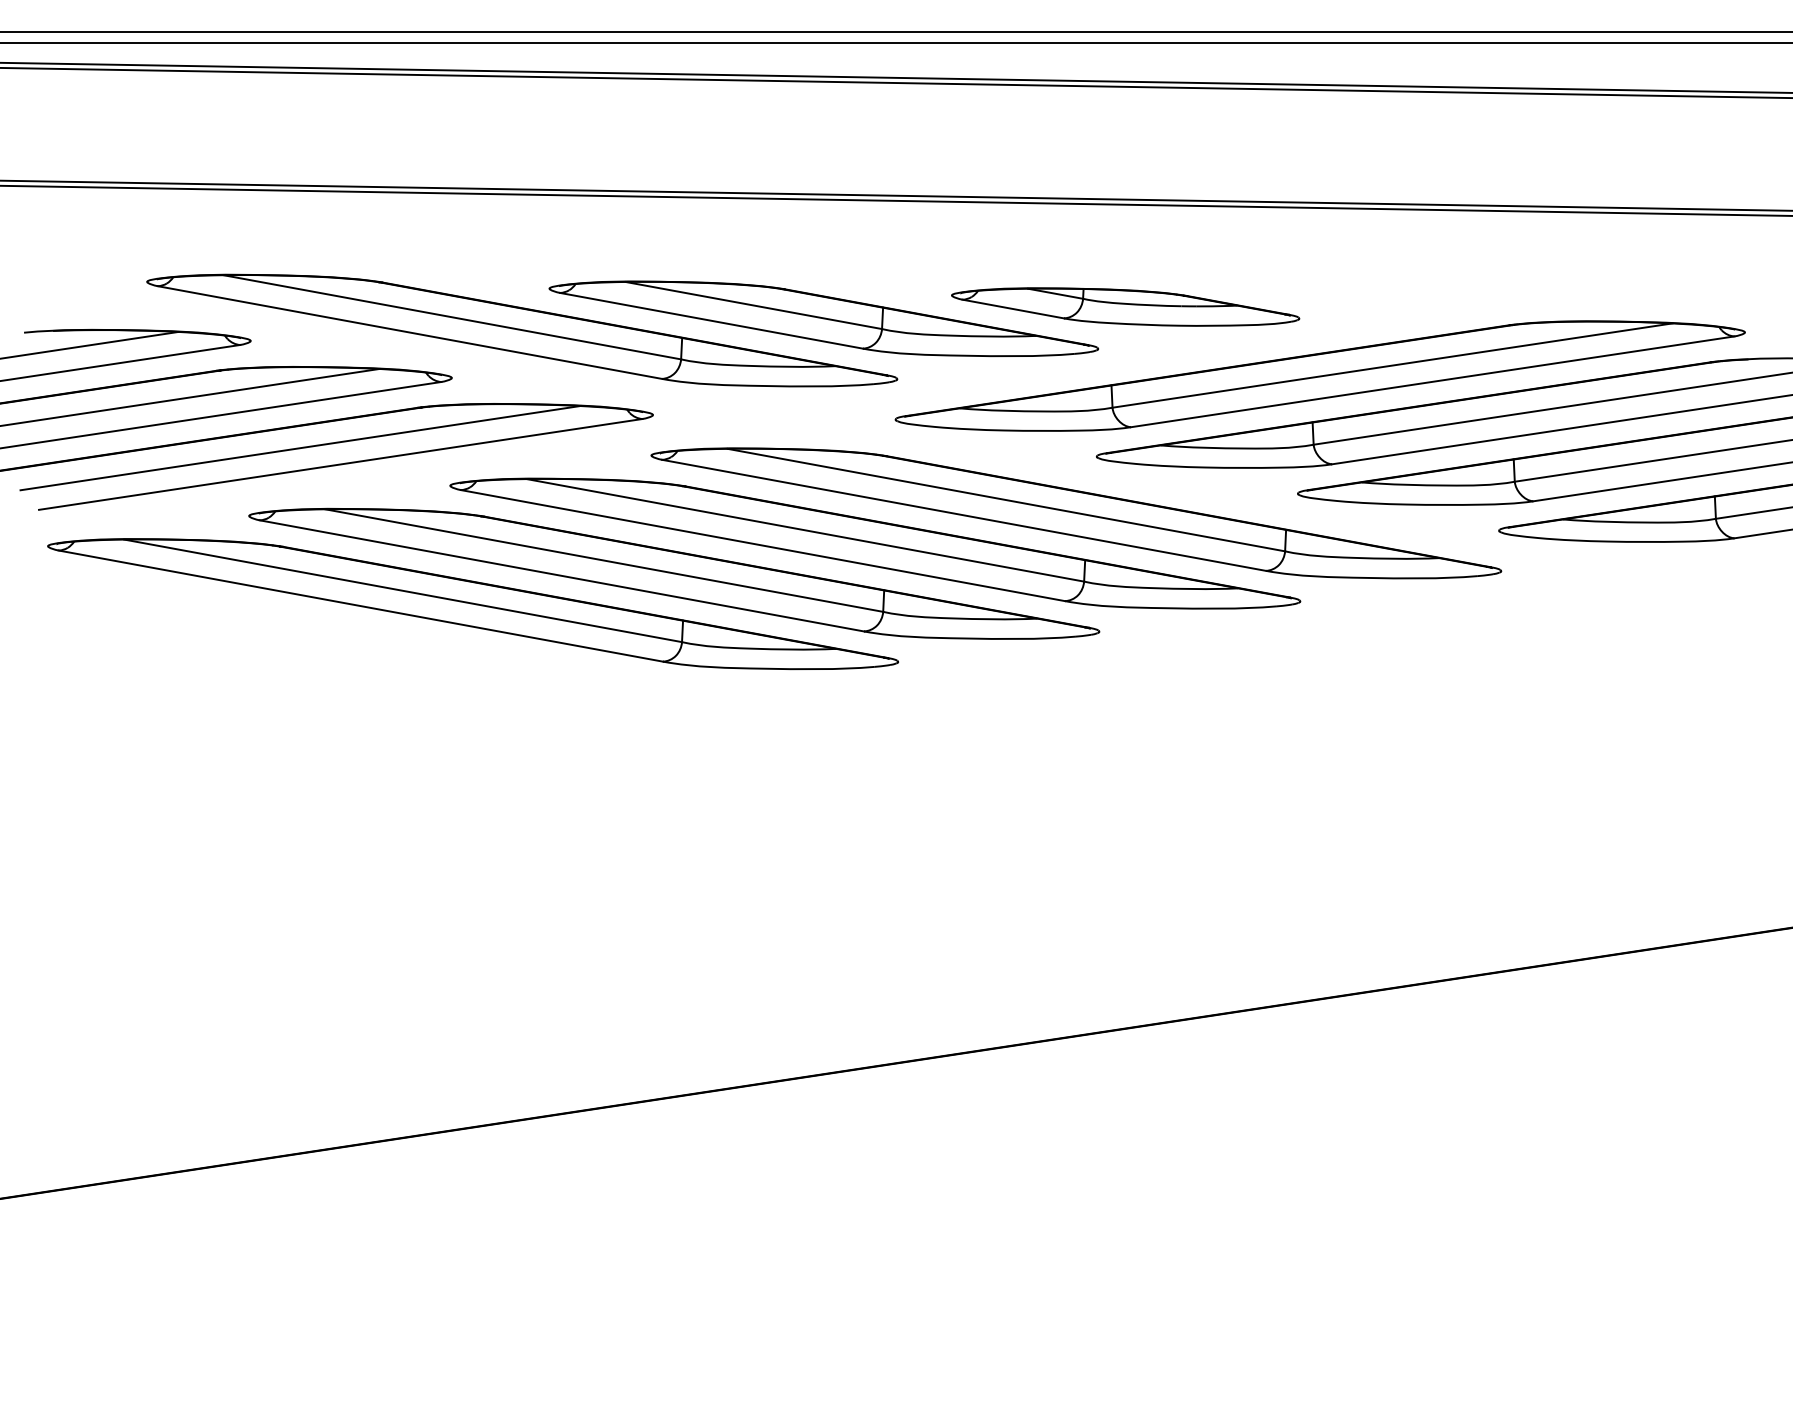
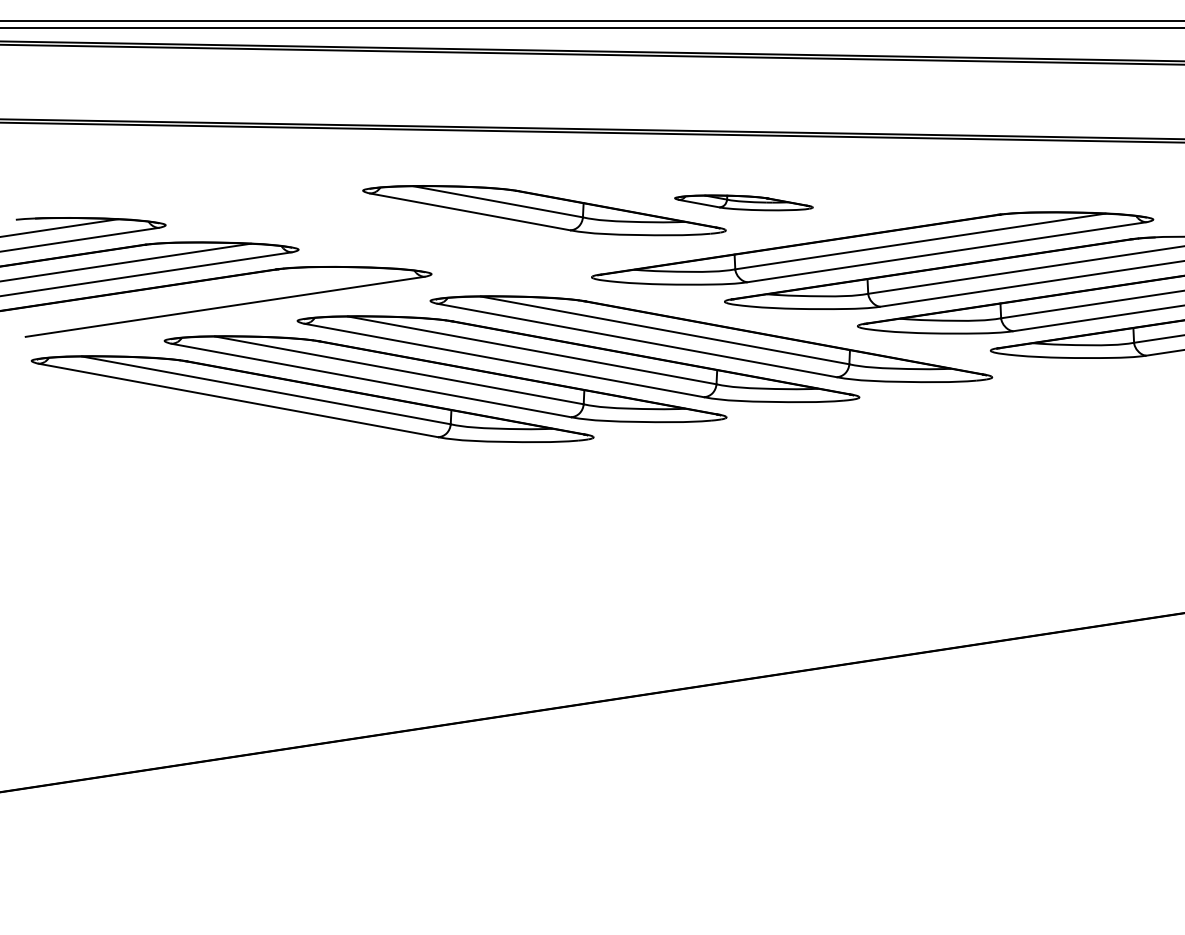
part: (1124, 306) -> (743, 202), size x0.6
part: (521, 330) -> (344, 218), removed
line: (300, 447) -> (198, 295), removed

